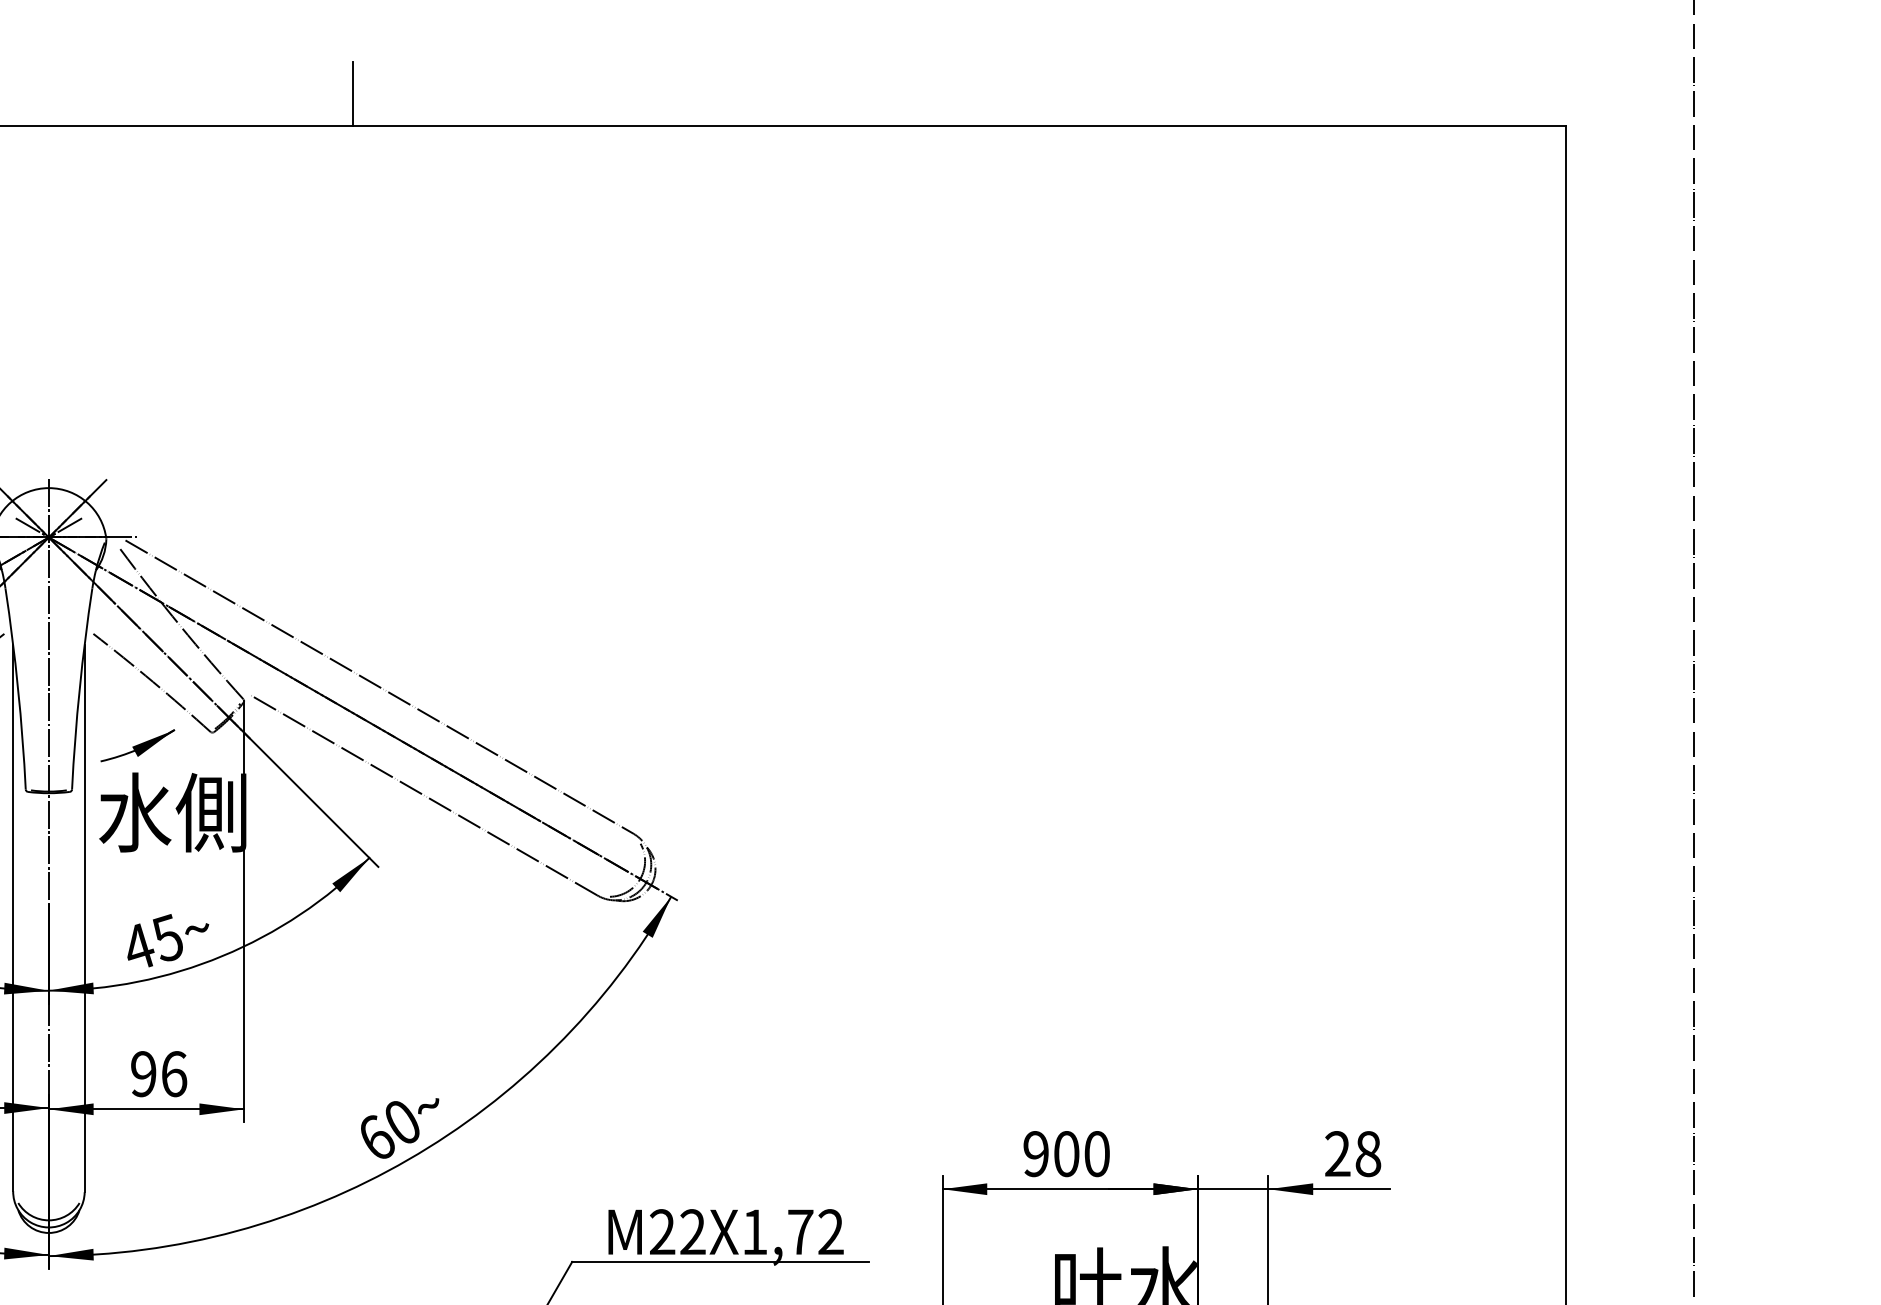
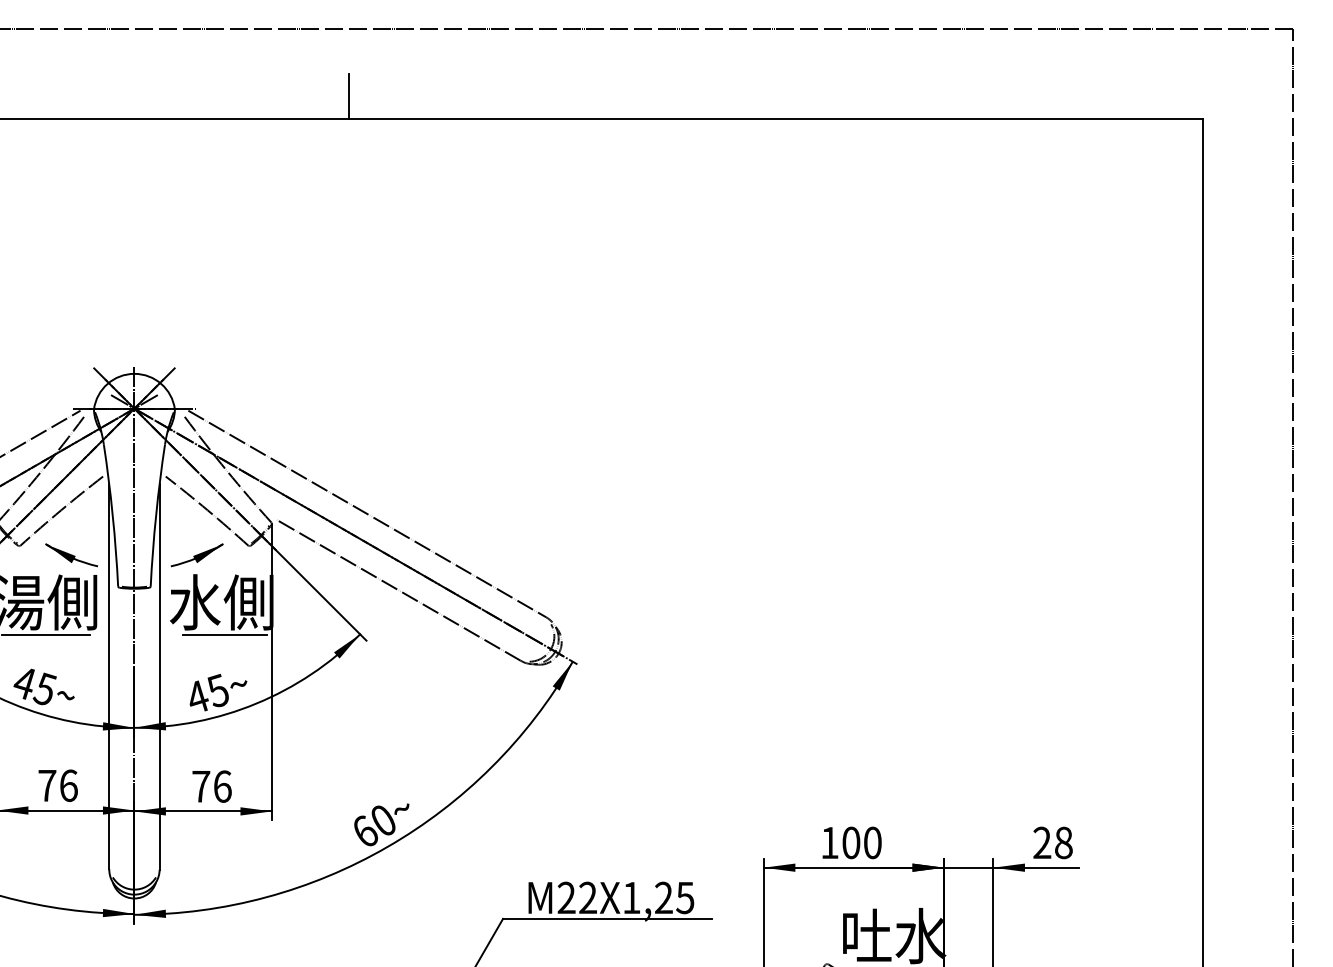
line: (176, 858) -> (224, 634), added
text: (144, 1073) -> (201, 786), 96 -> 76
text: (1035, 1153) -> (829, 842), 900 -> 100
text: (815, 1231) -> (674, 897), M22X1,72 -> M22X1,25

